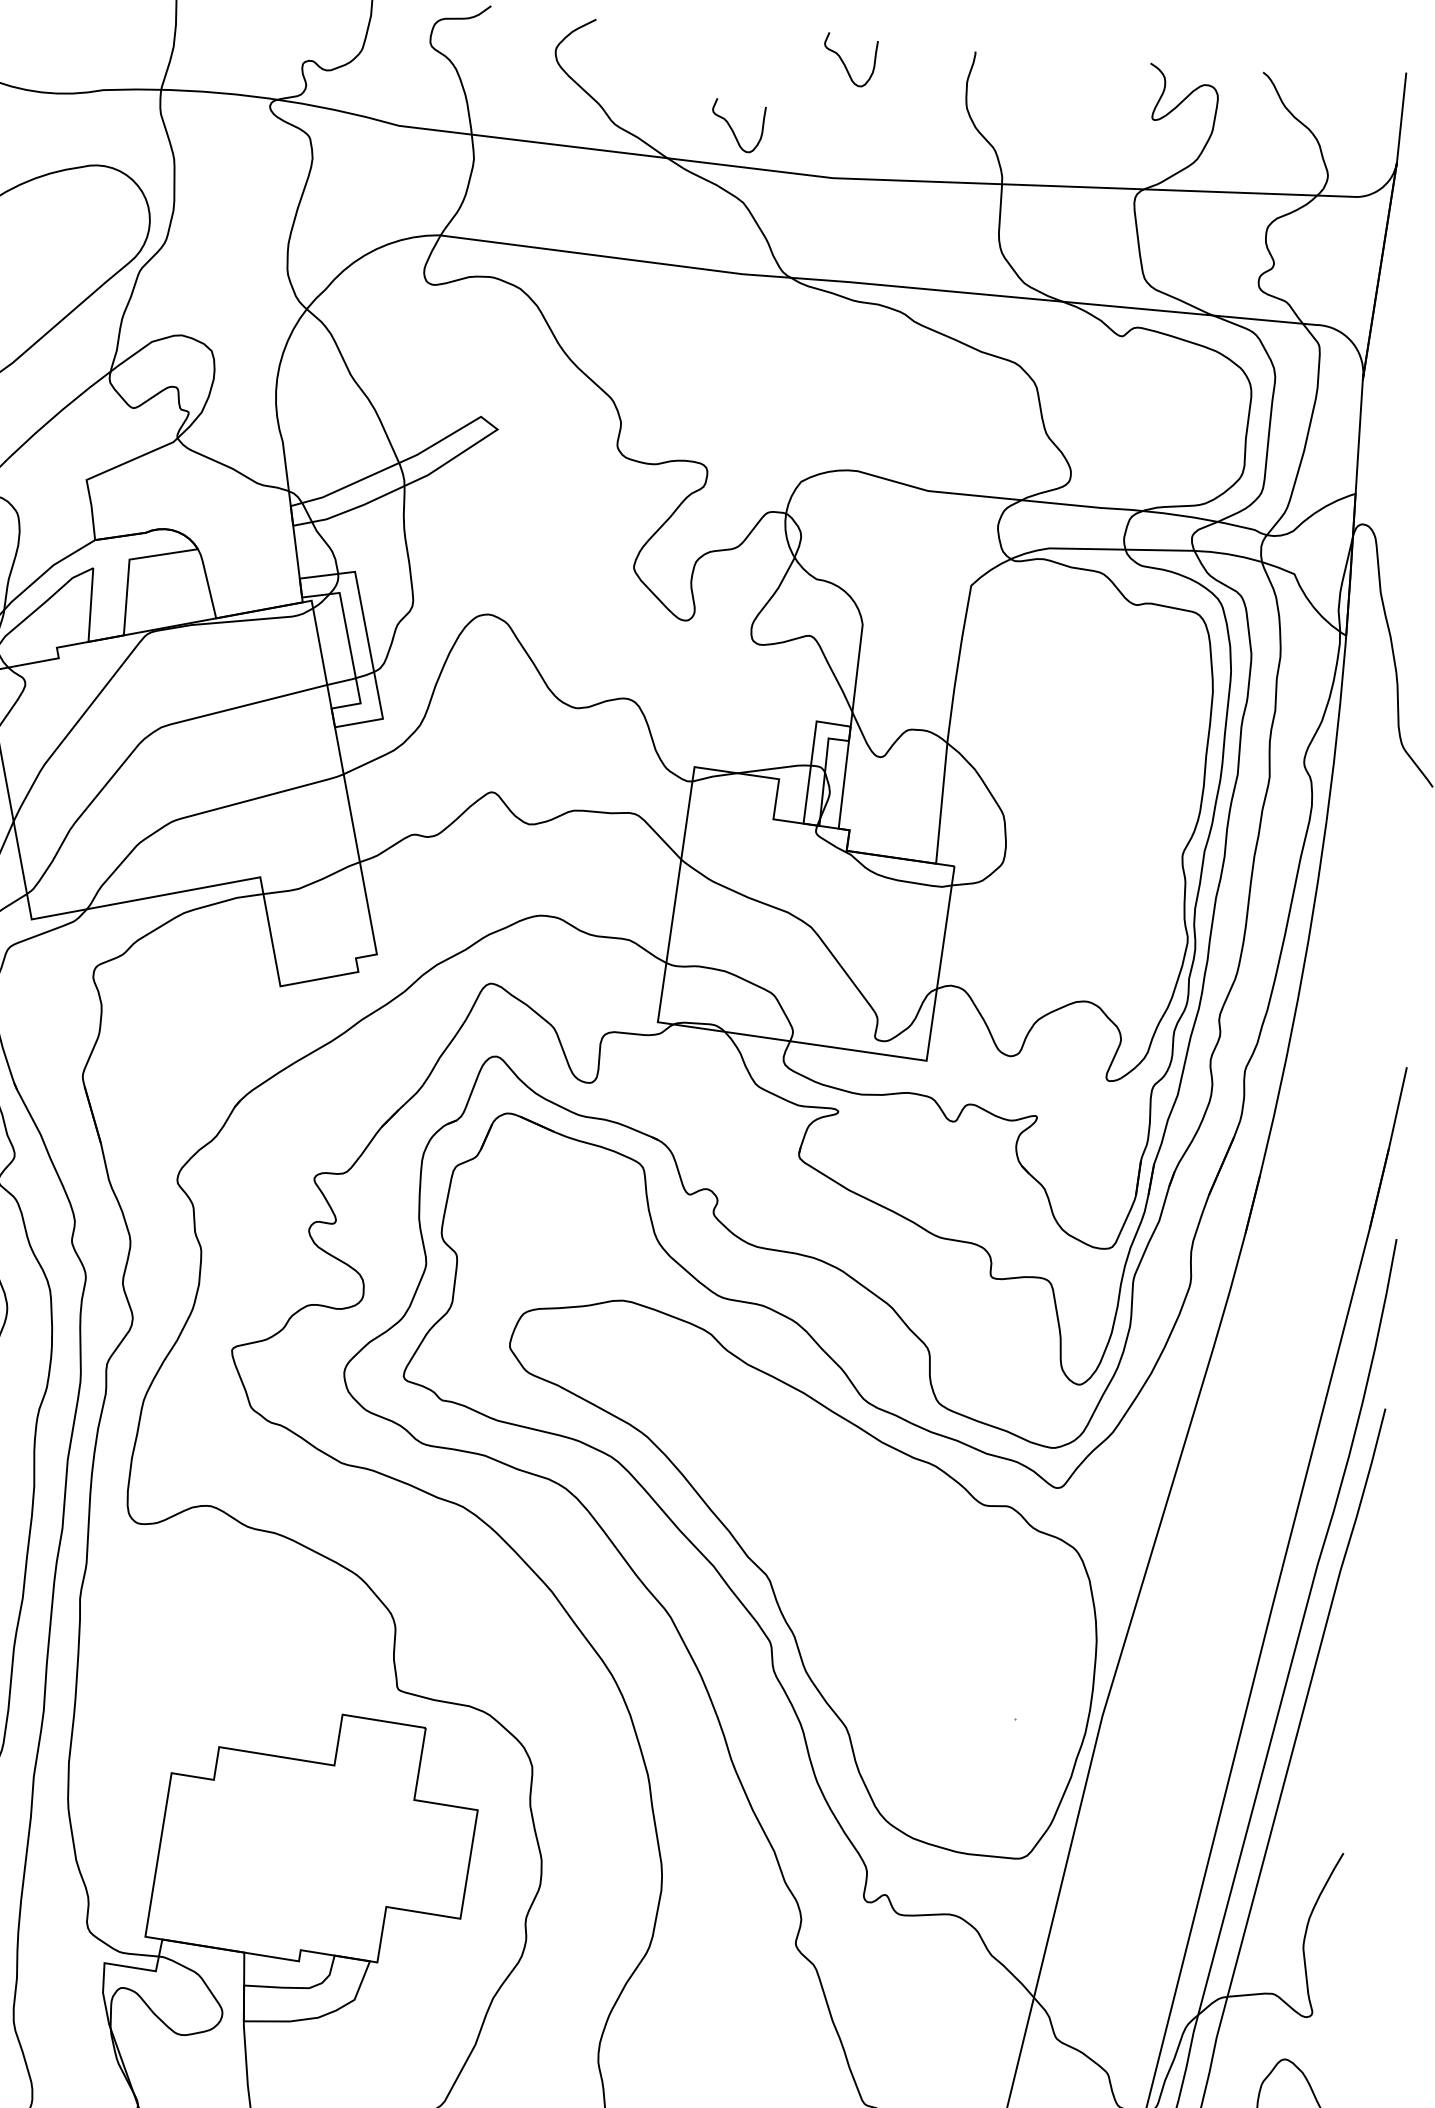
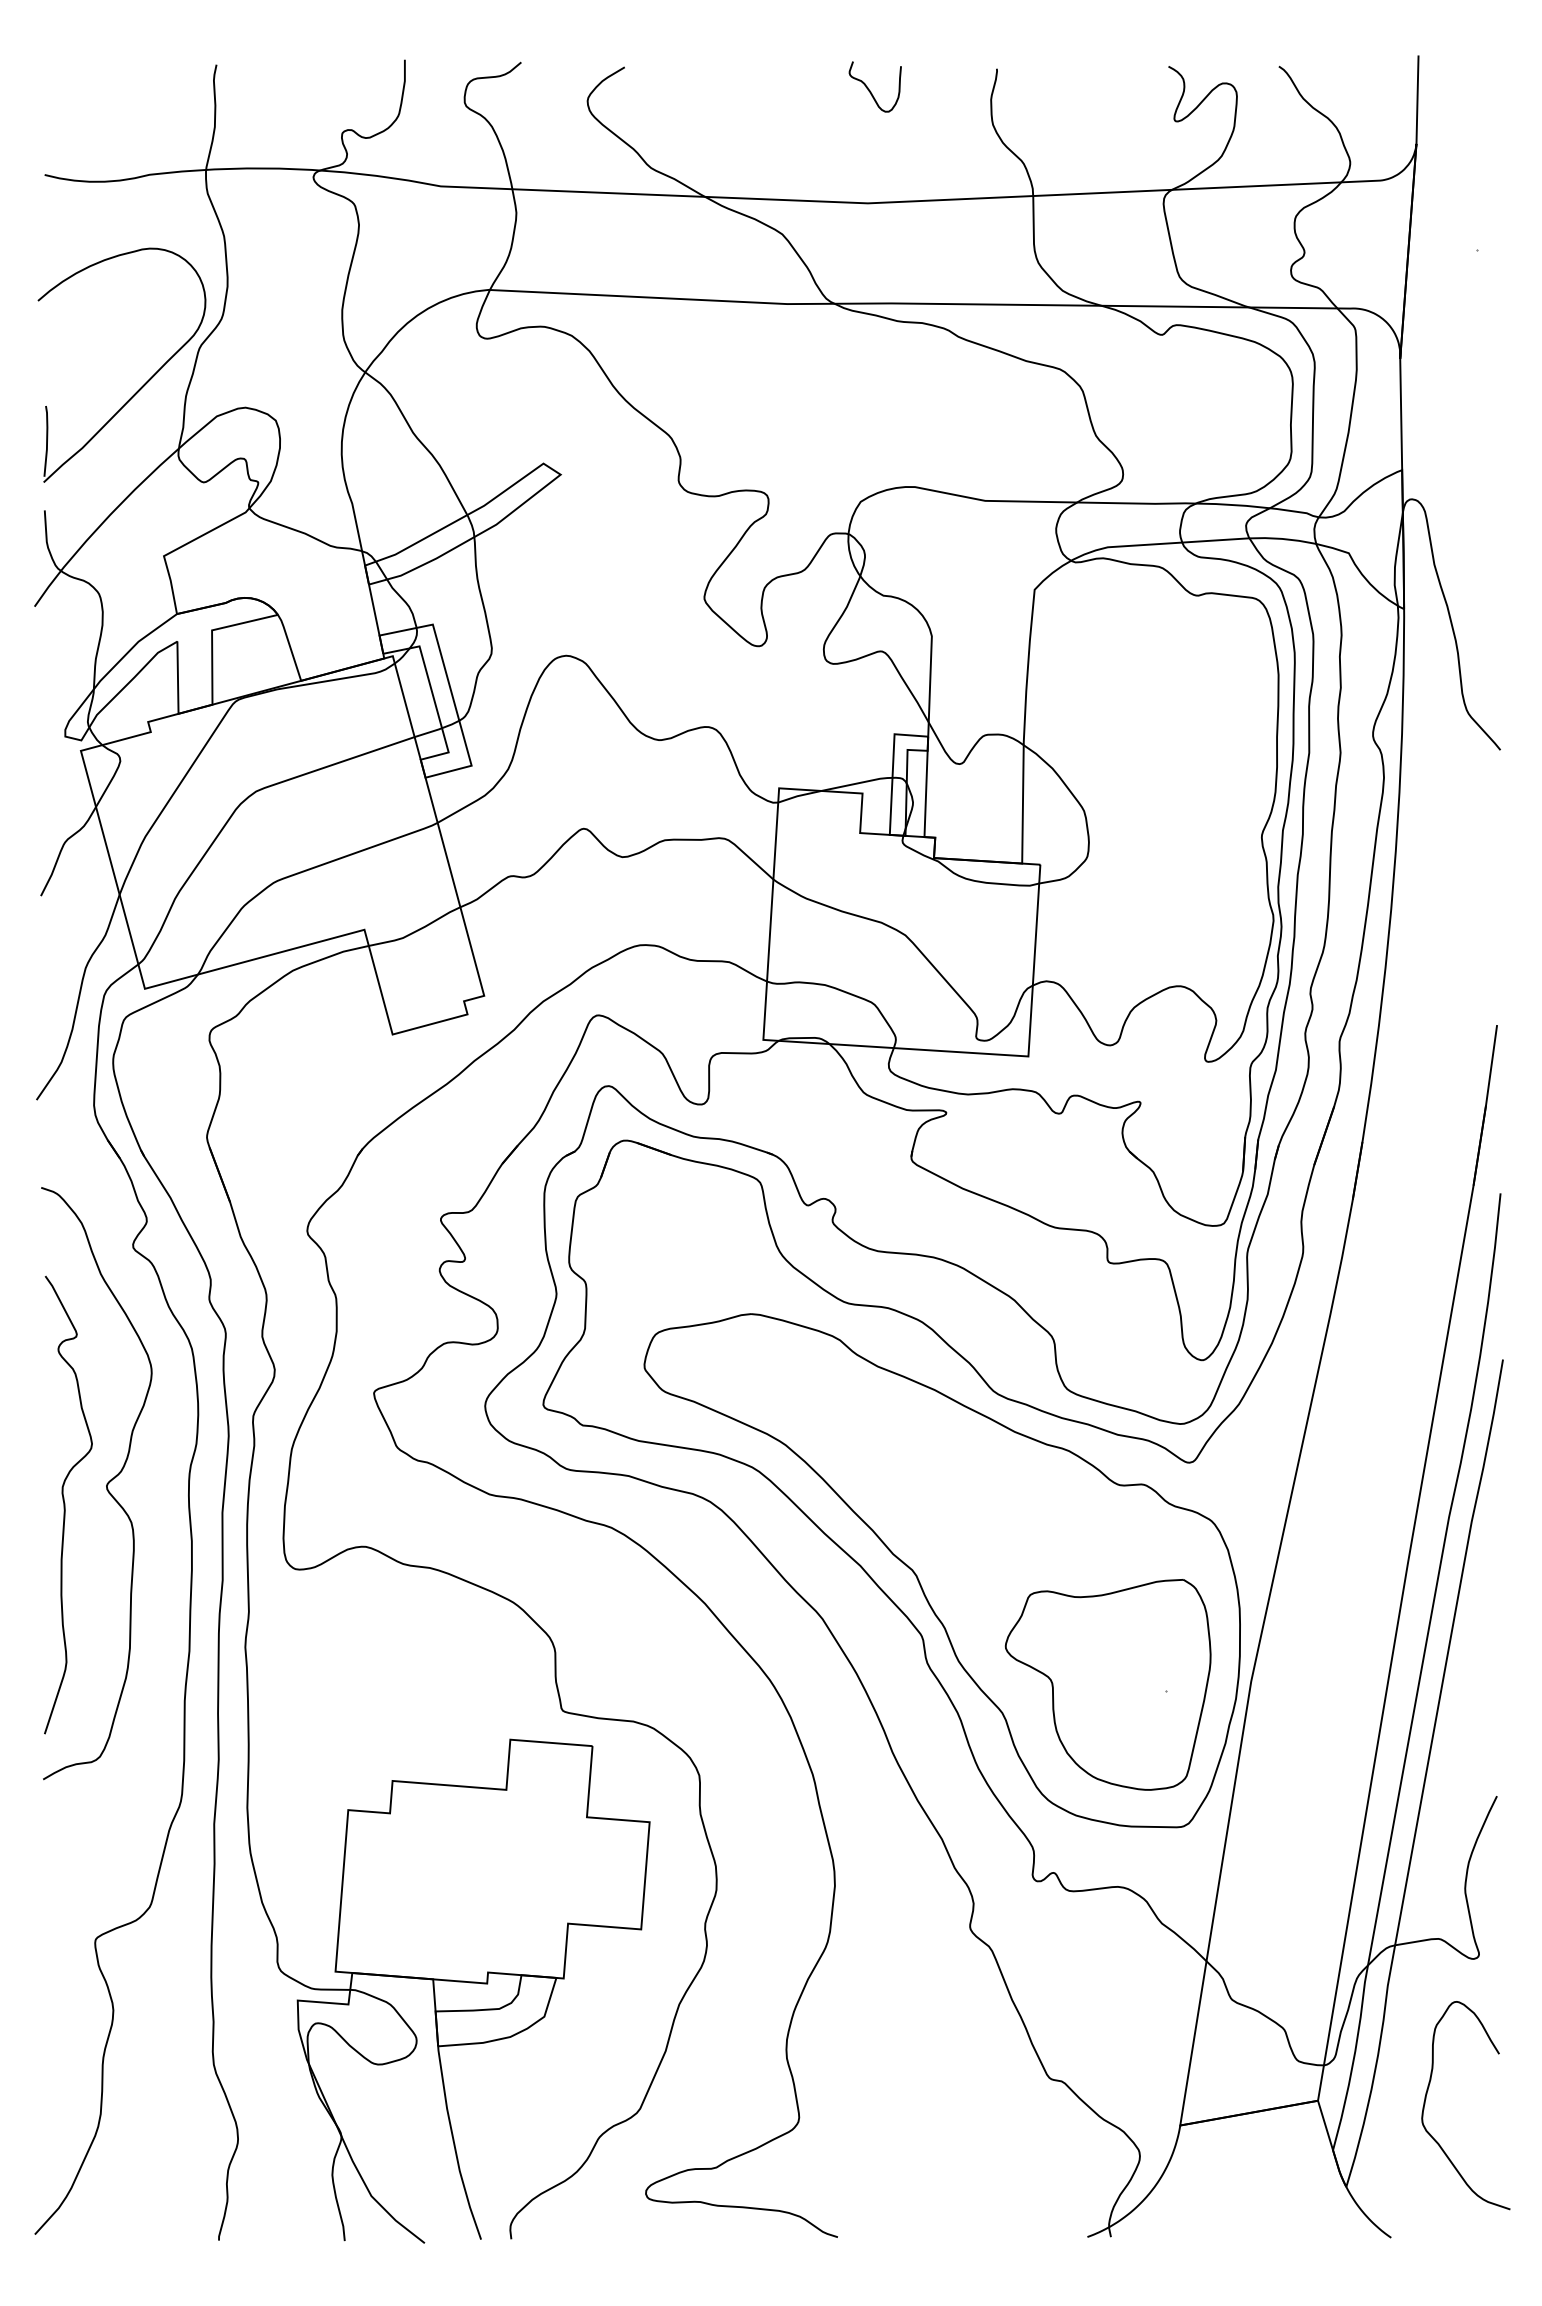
curve: (732, 129) -> (766, 163), removed
part: (955, 1707) -> (1107, 1684), added

